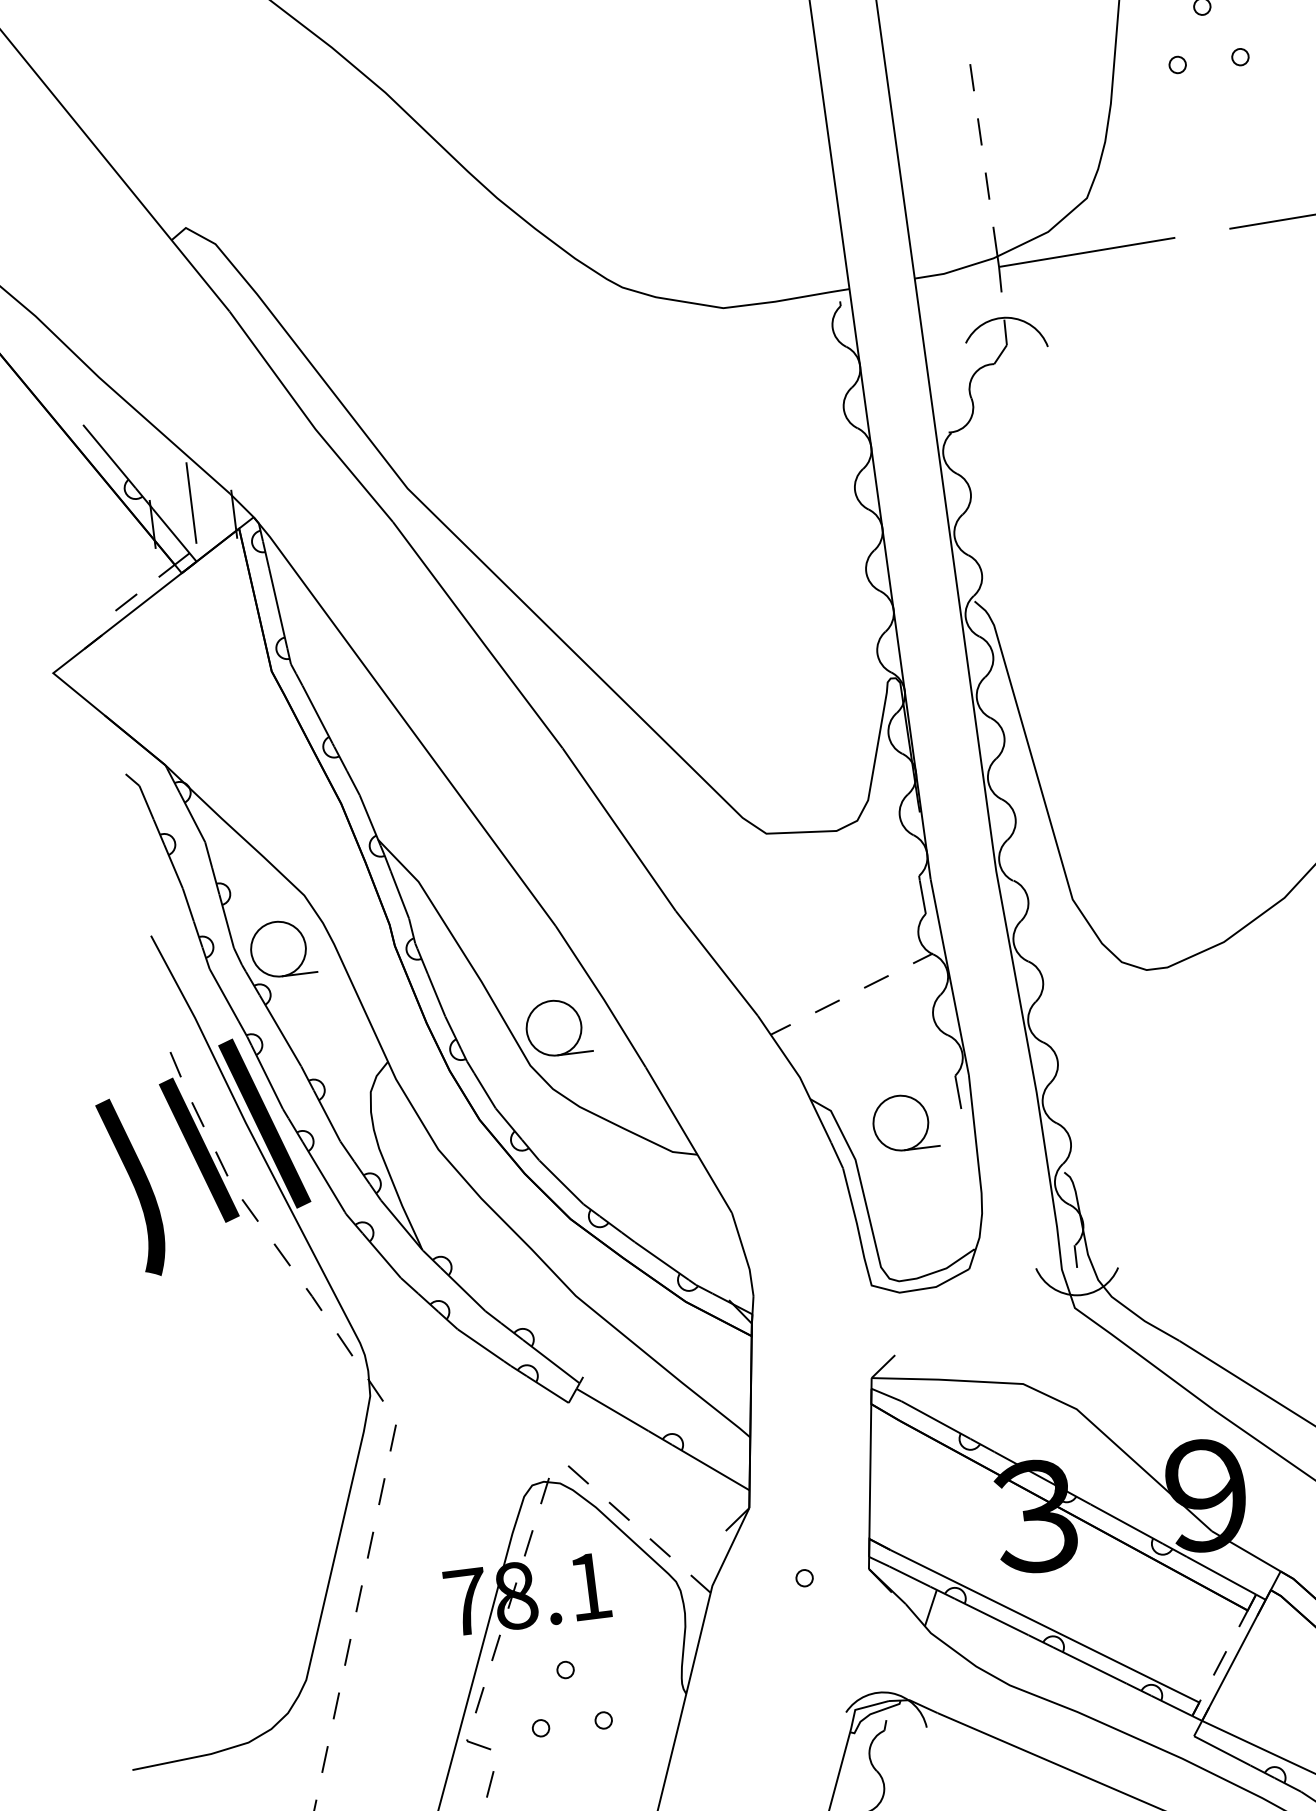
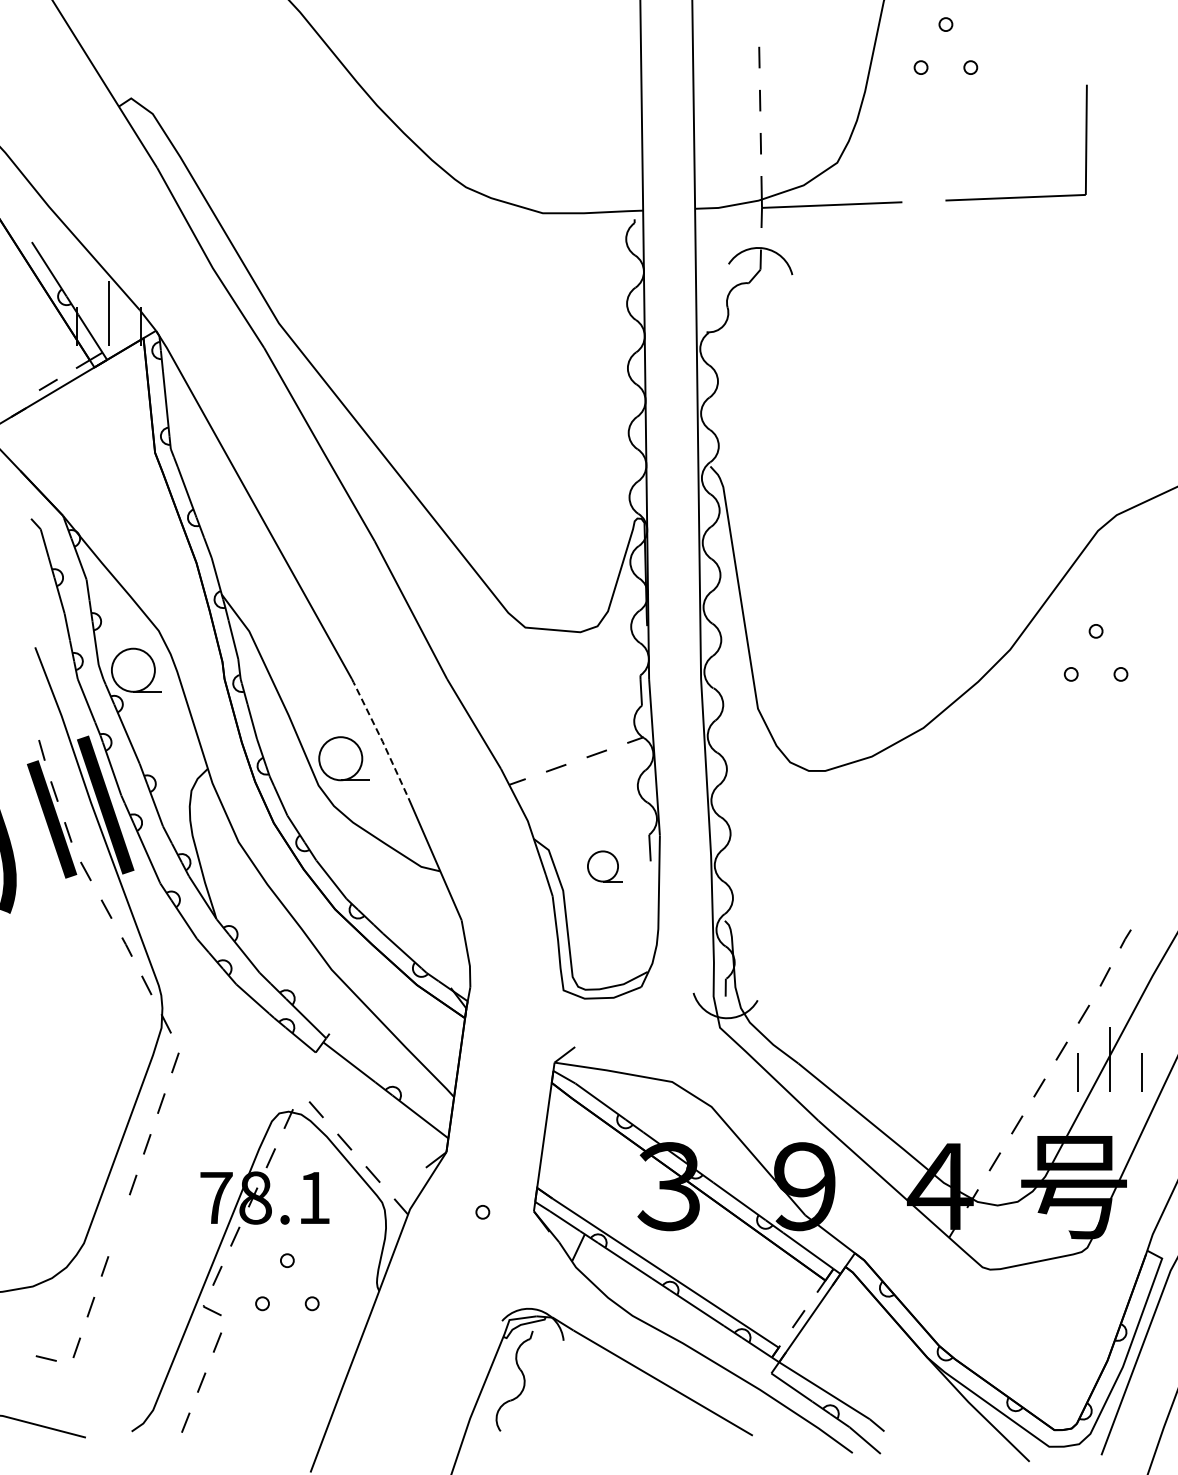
line: (602, 996) -> (381, 738), solid -> dashed
part: (903, 1122) -> (604, 866), size x0.7
line: (346, 1652) -> (118, 1225), removed

